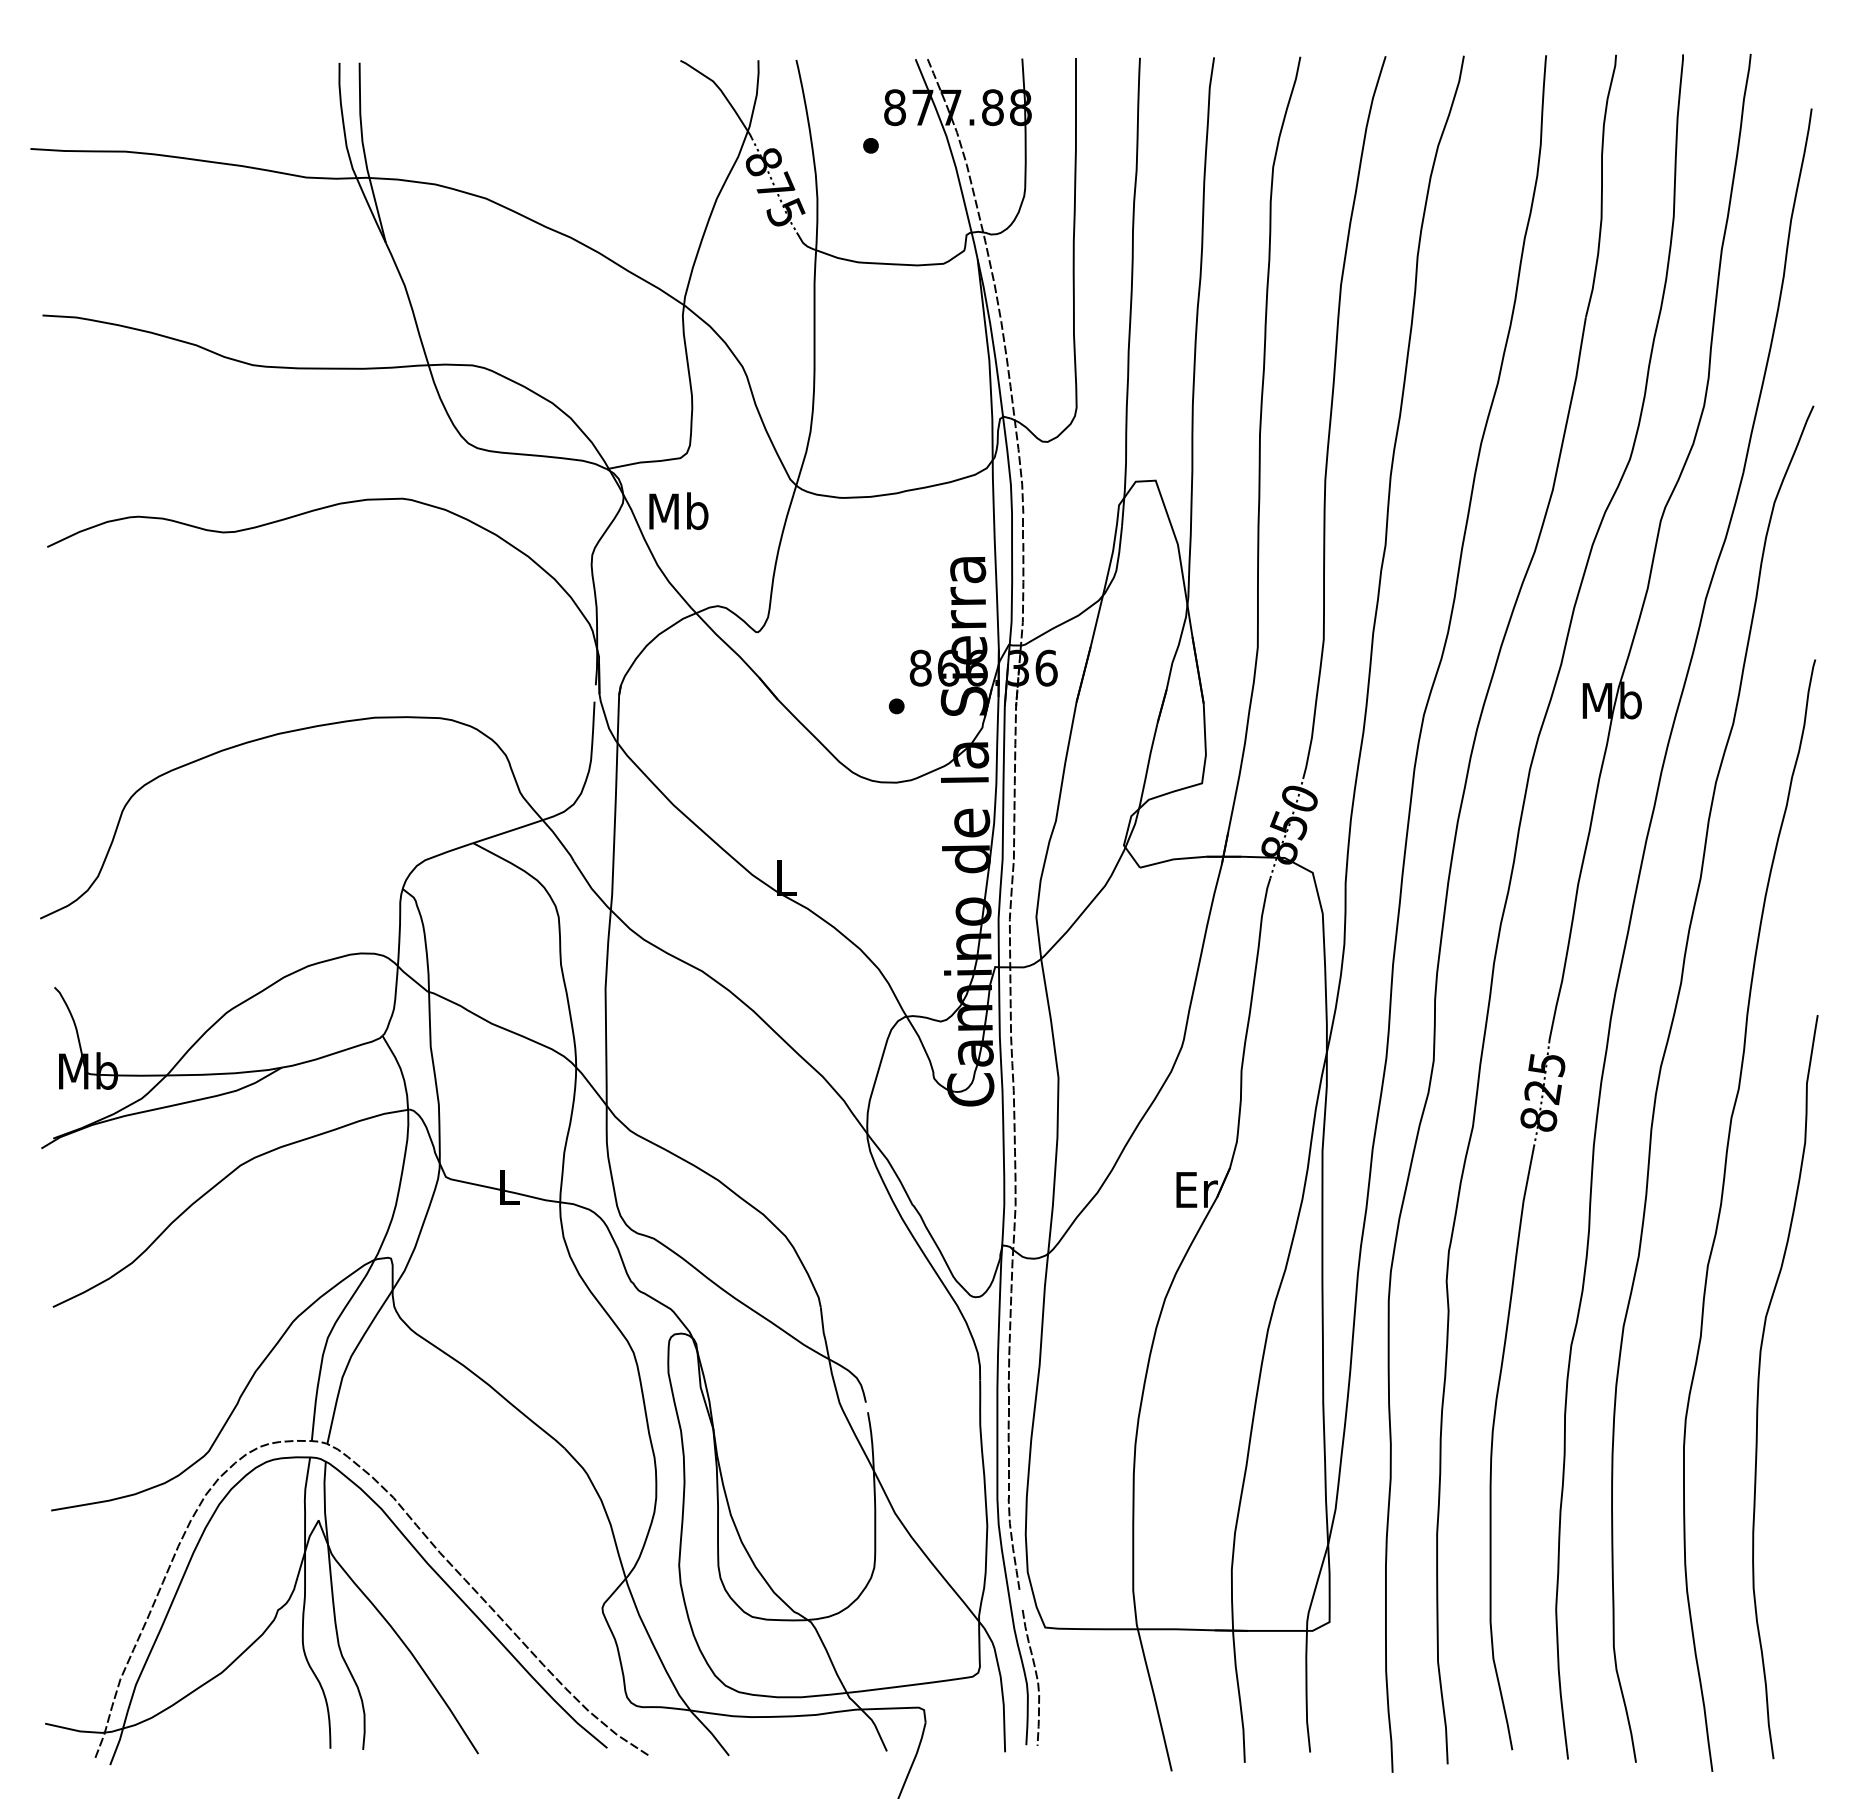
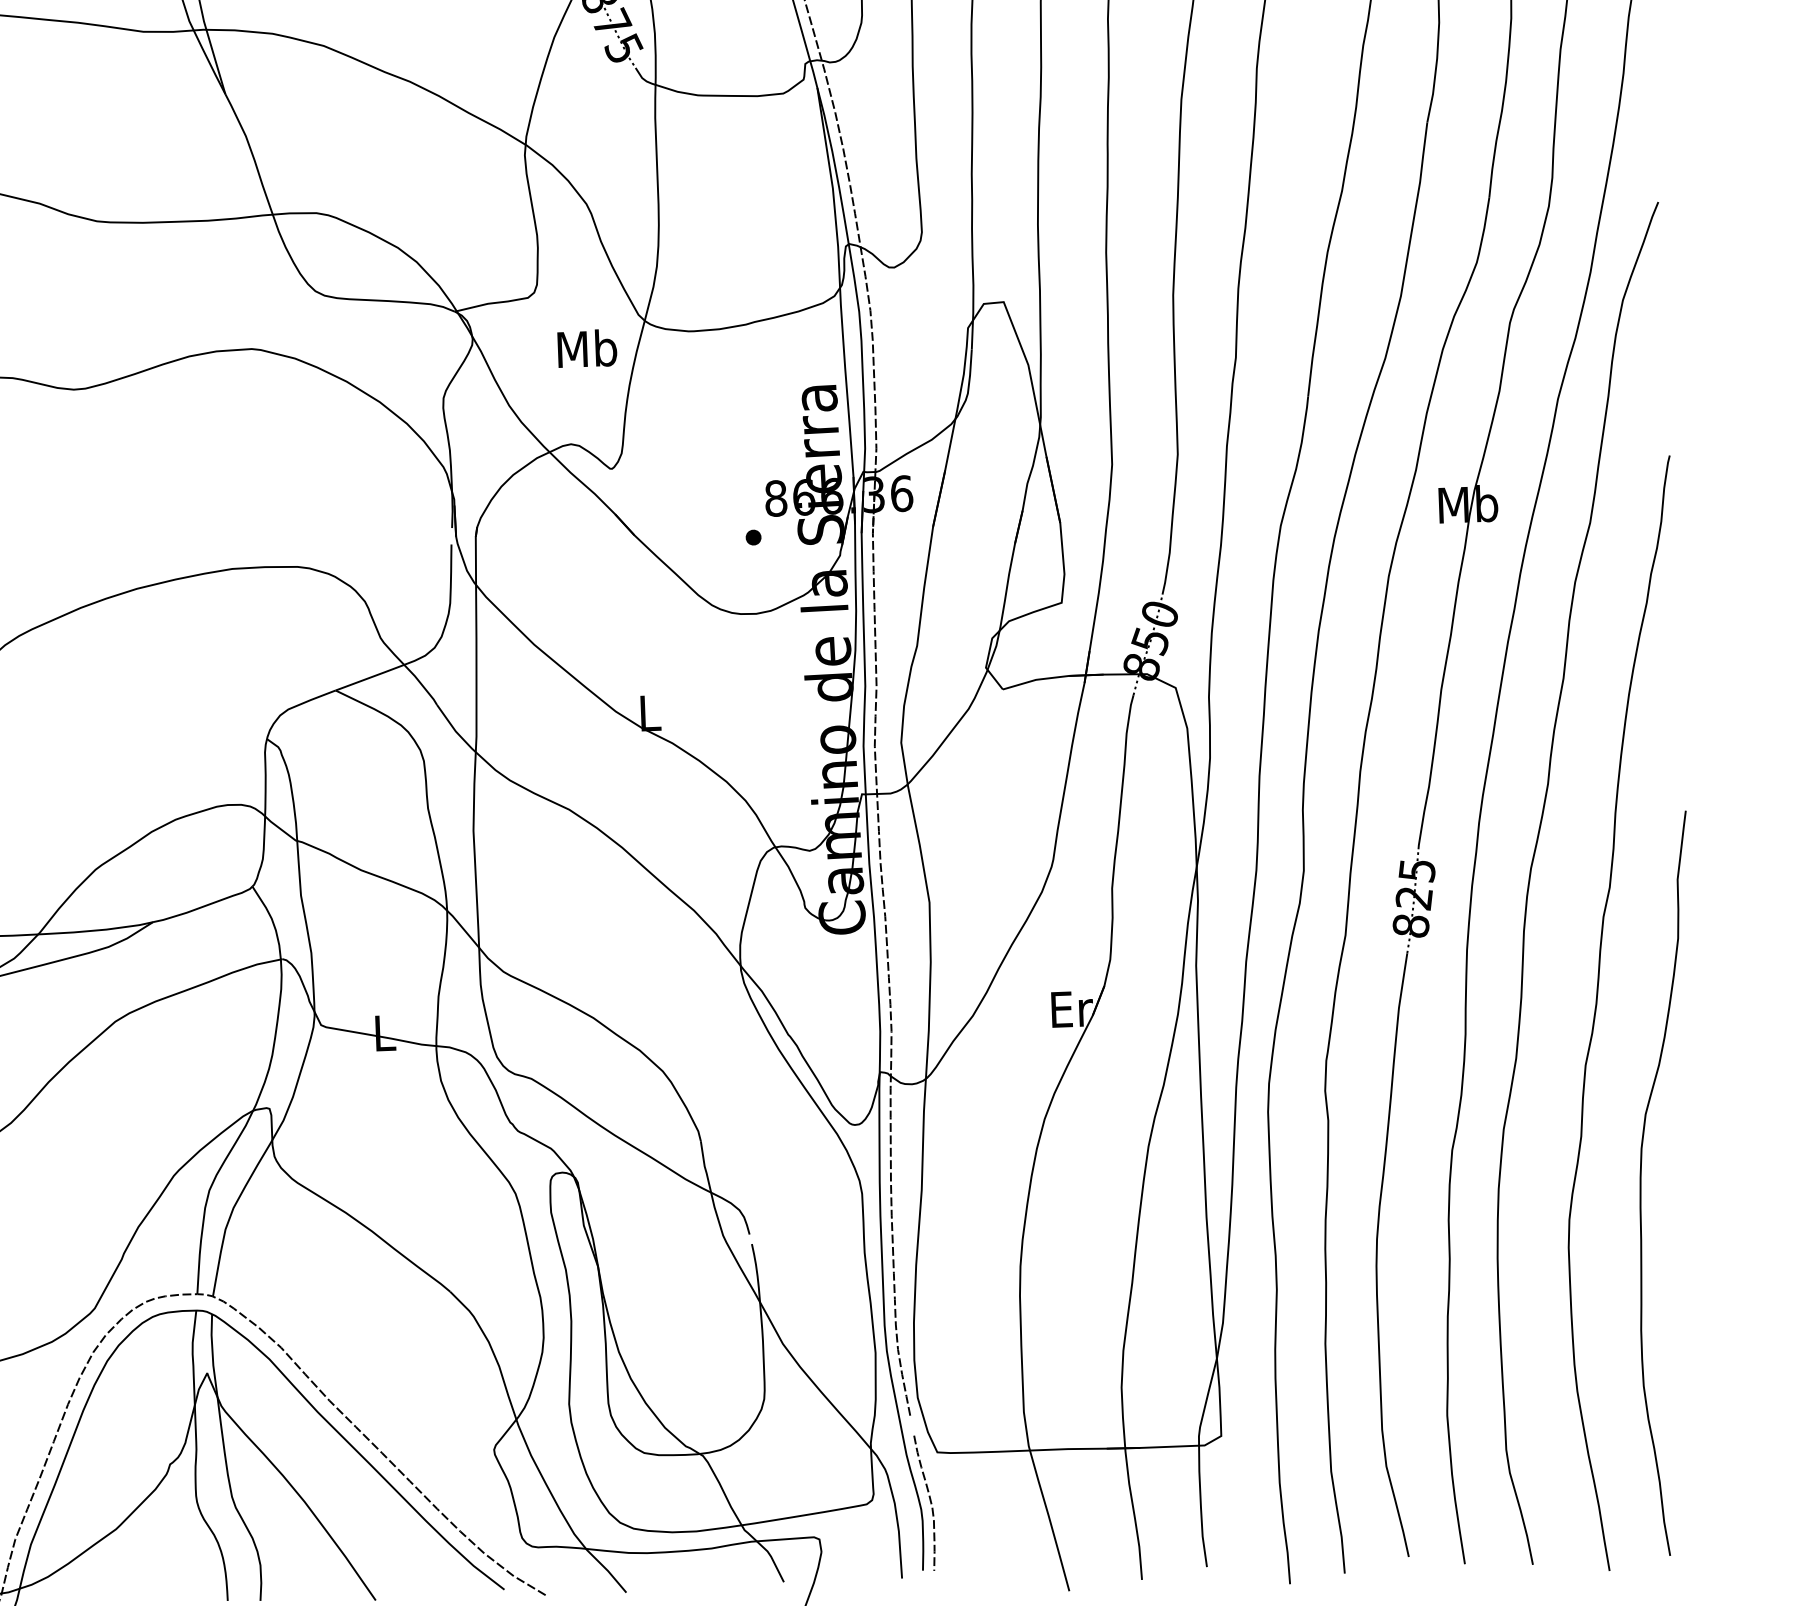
text: (678, 510) -> (586, 347), moved

